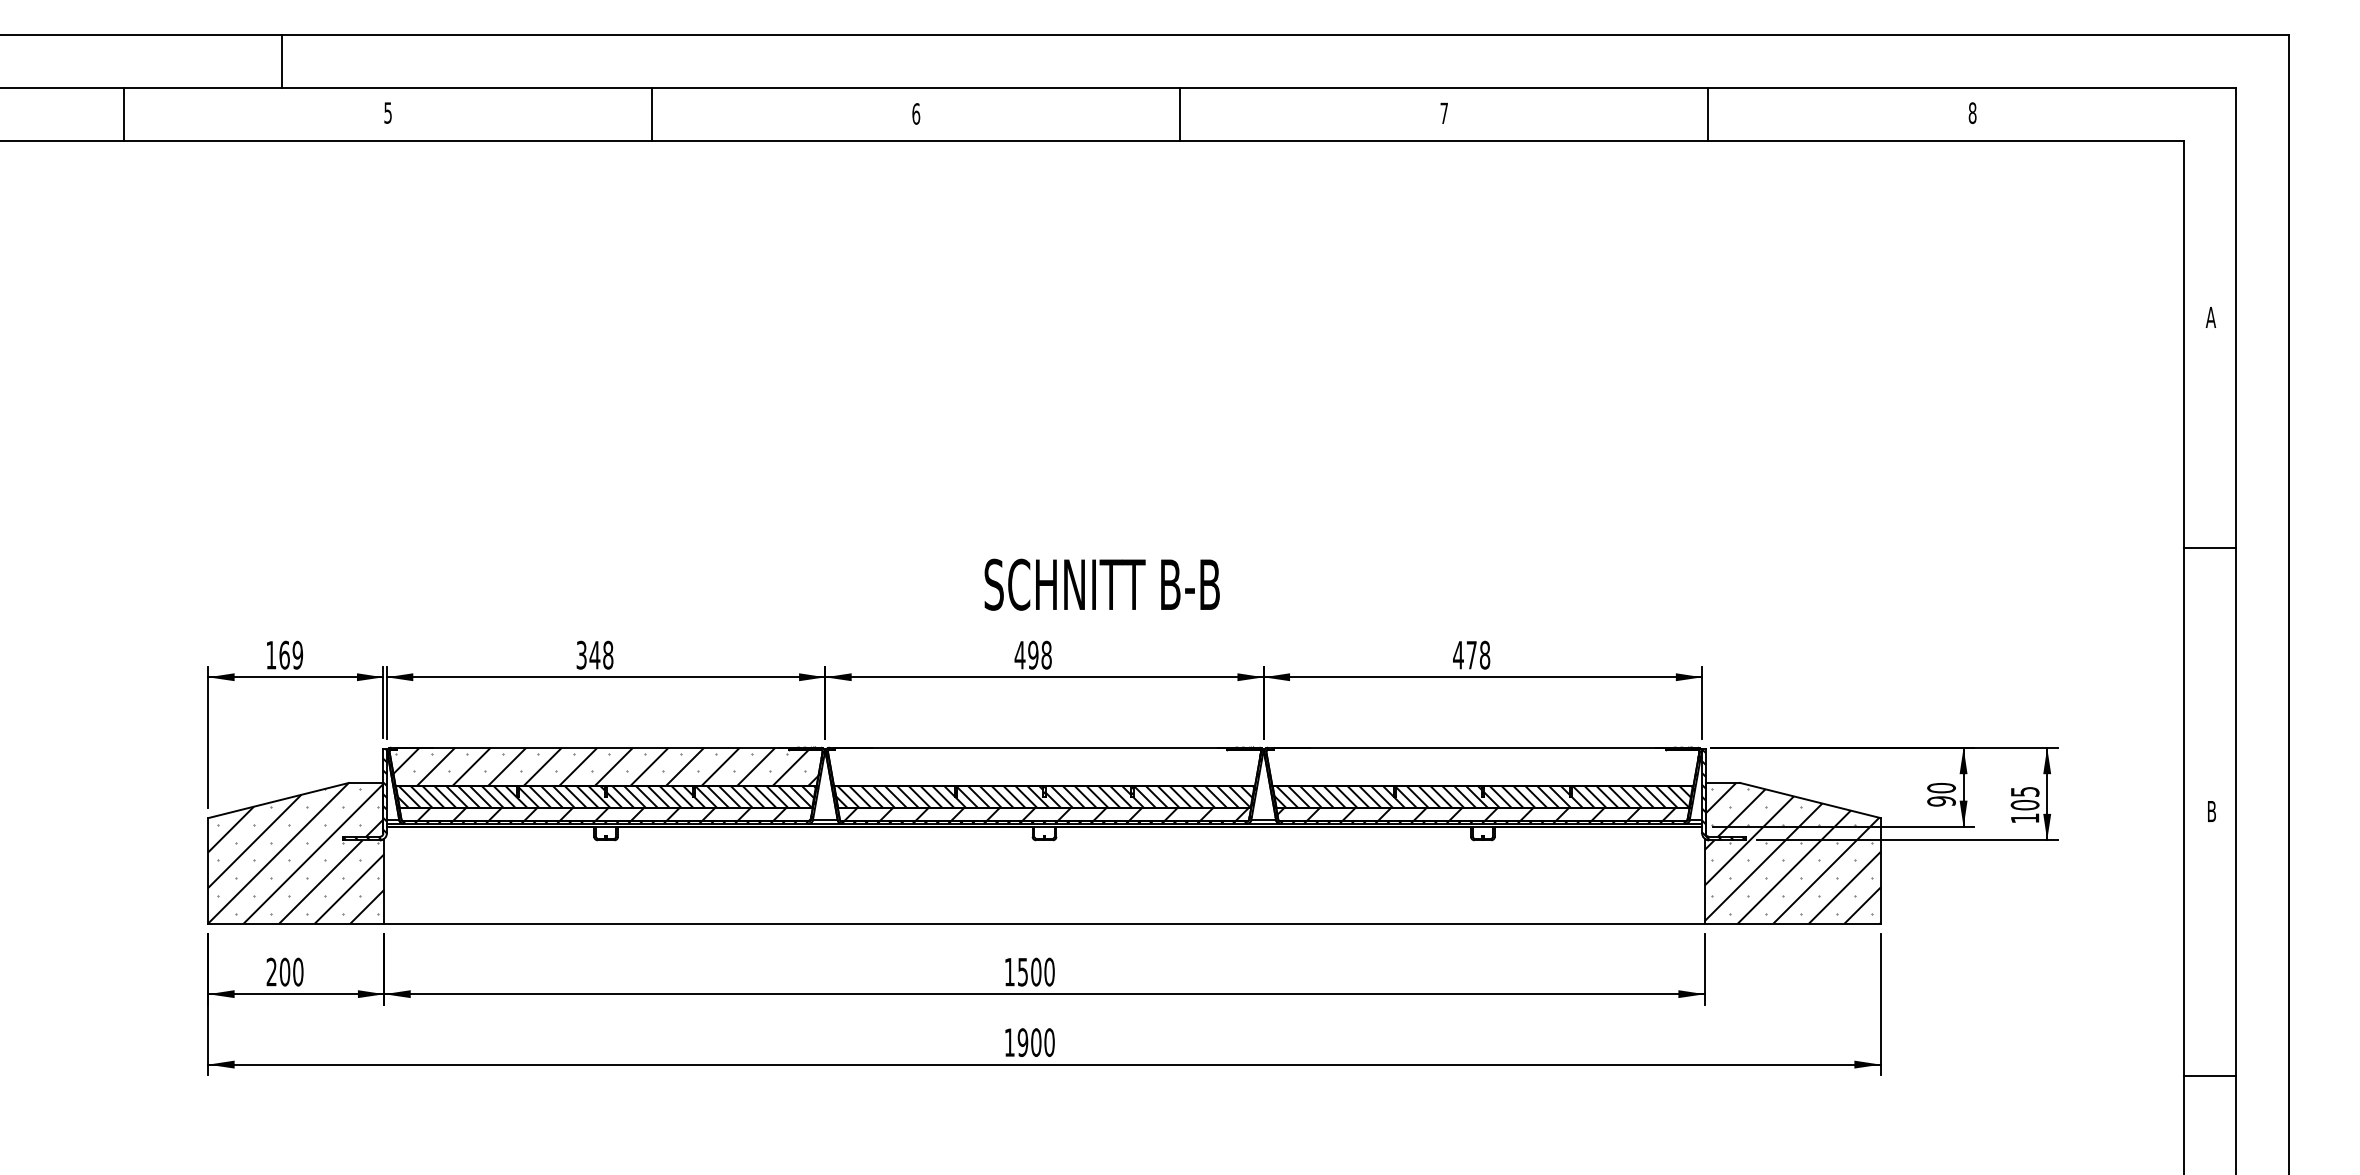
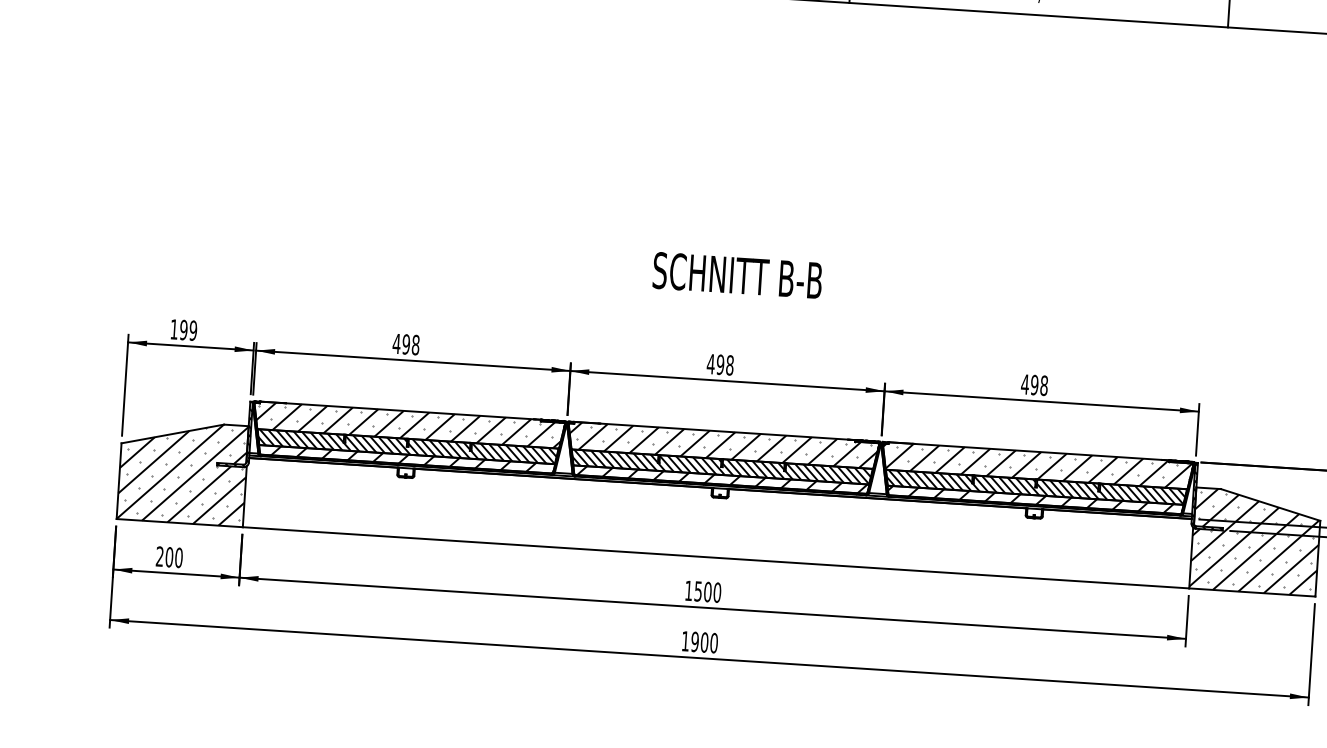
text: (1101, 584) -> (737, 275), moved
text: (284, 654) -> (183, 329), 169 -> 199
text: (588, 654) -> (401, 343), 348 -> 498
text: (1471, 654) -> (1034, 384), 478 -> 498
hatch: (1044, 766) -> (723, 445), added
hatch: (1482, 766) -> (1037, 465), added

